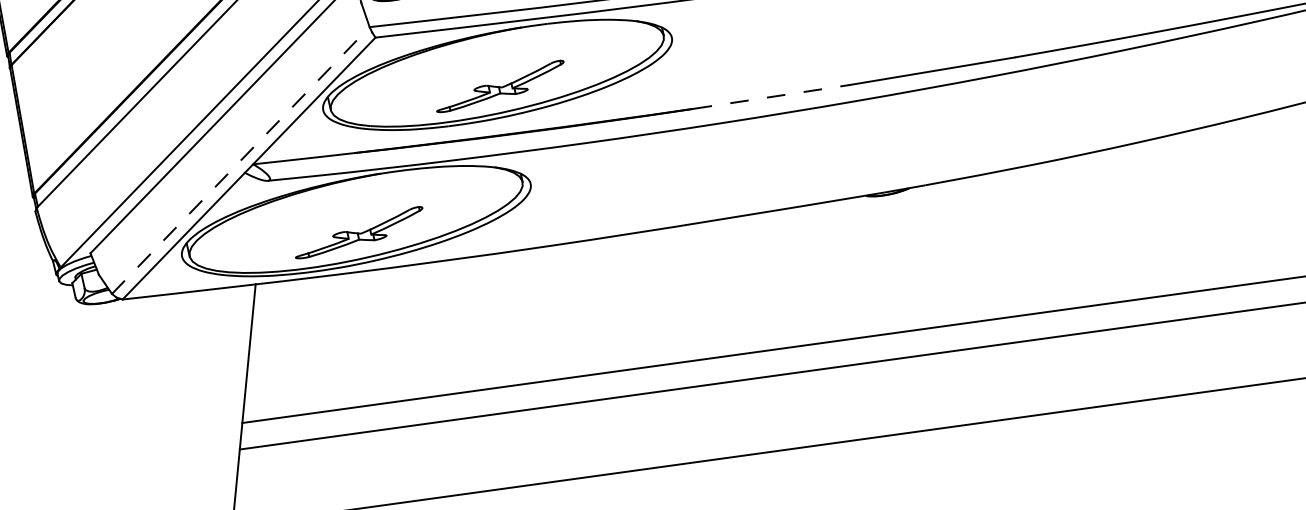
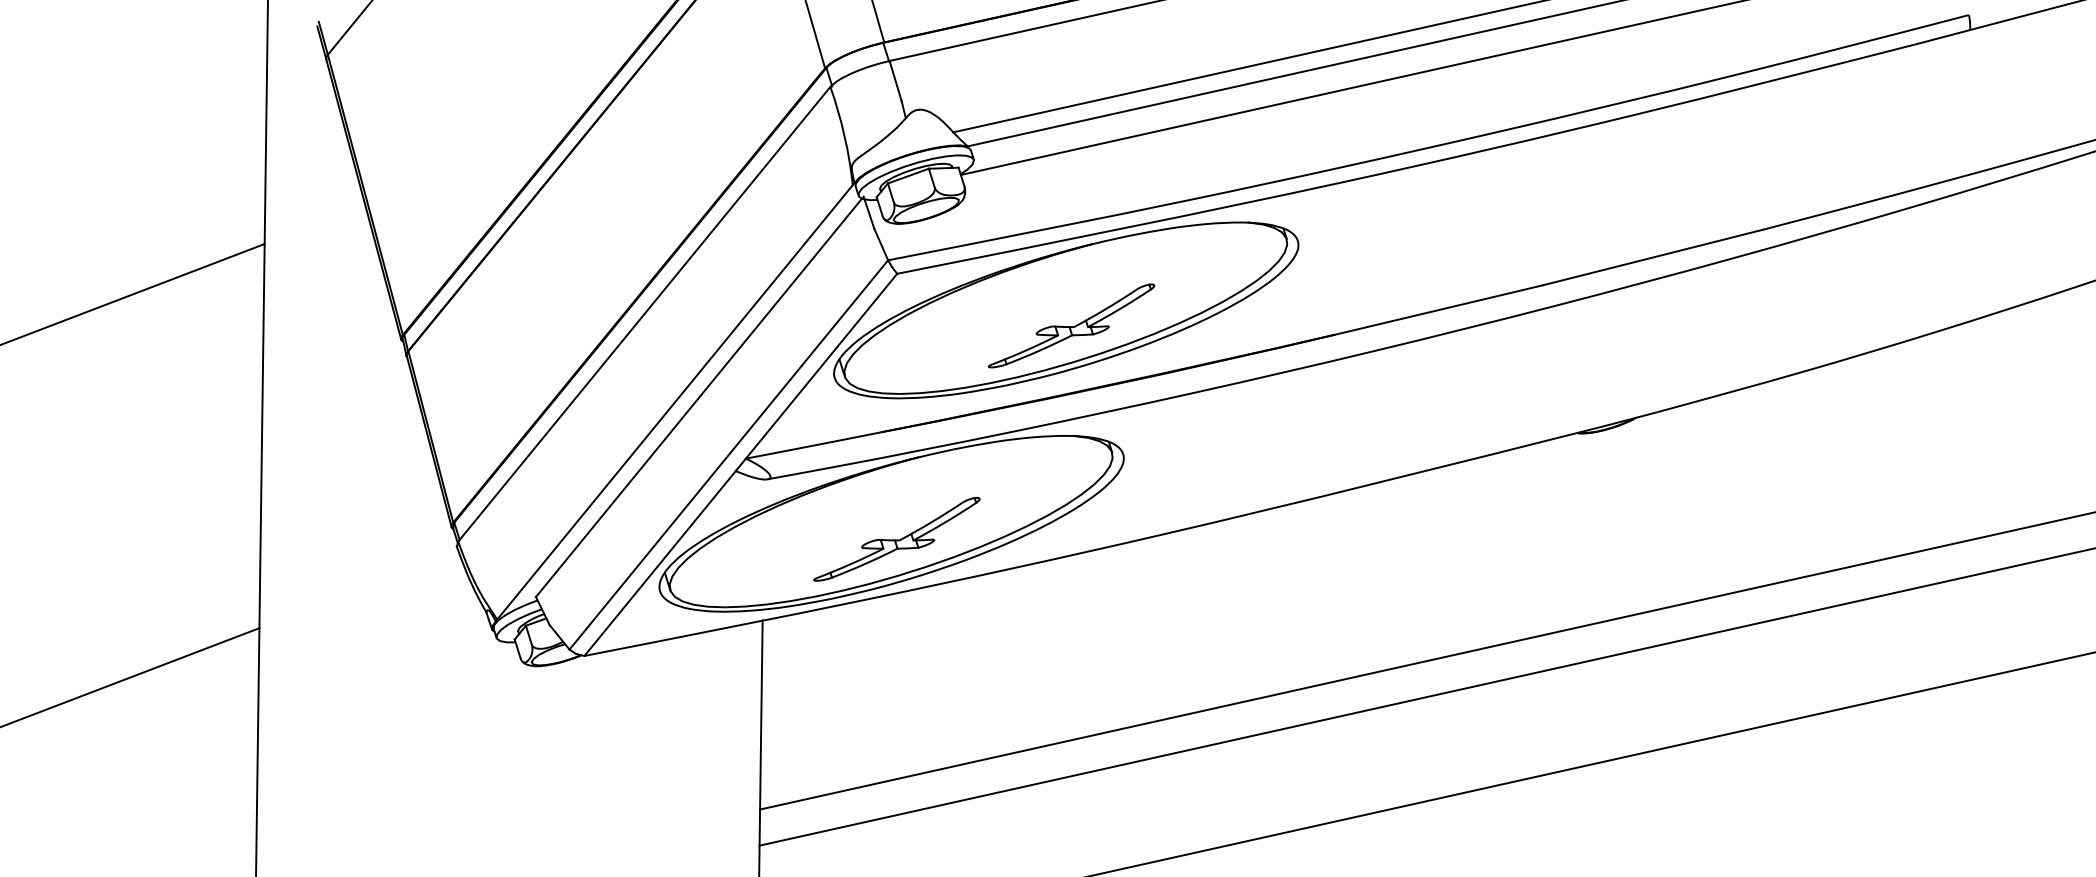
line: (771, 96) -> (1439, 309), dashed -> solid
line: (240, 160) -> (728, 454), dashed -> solid

